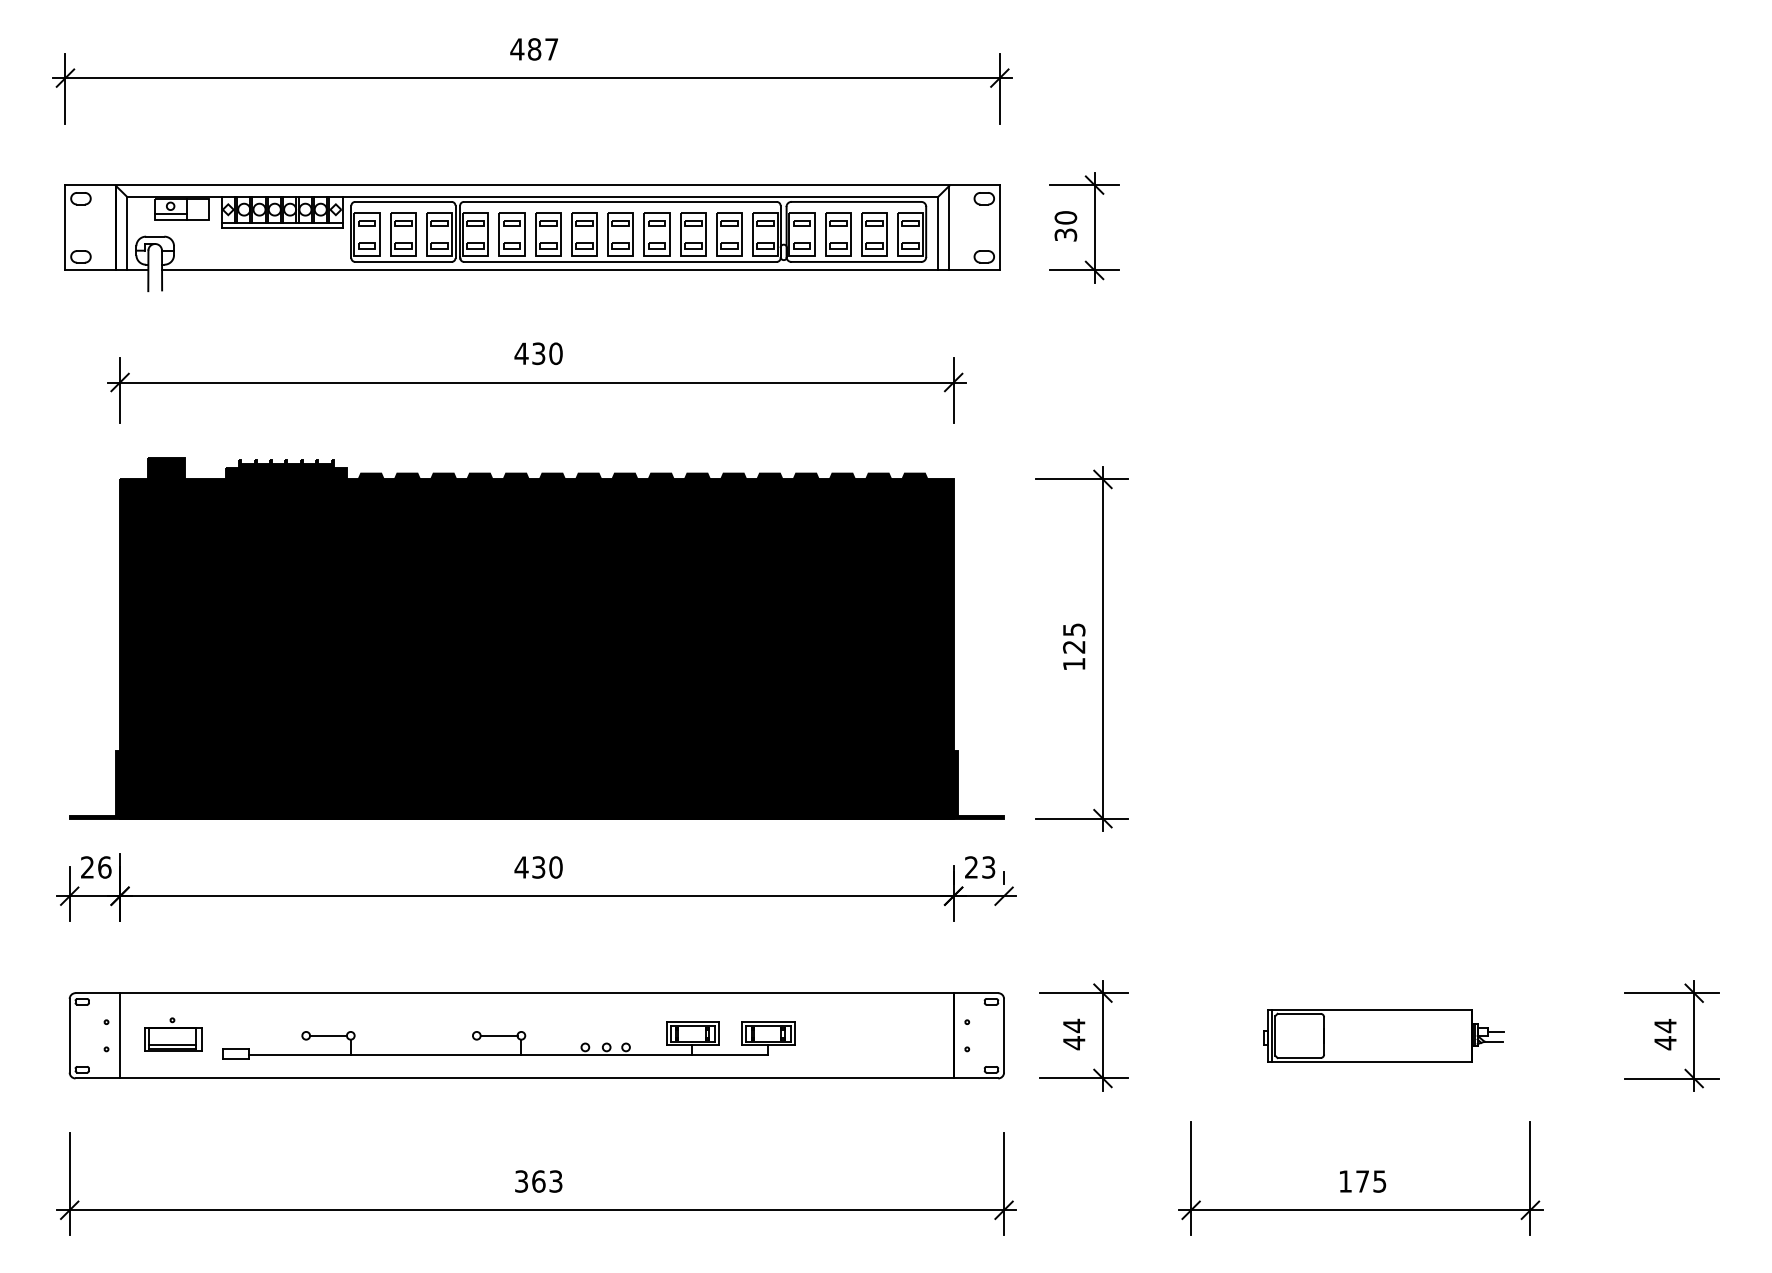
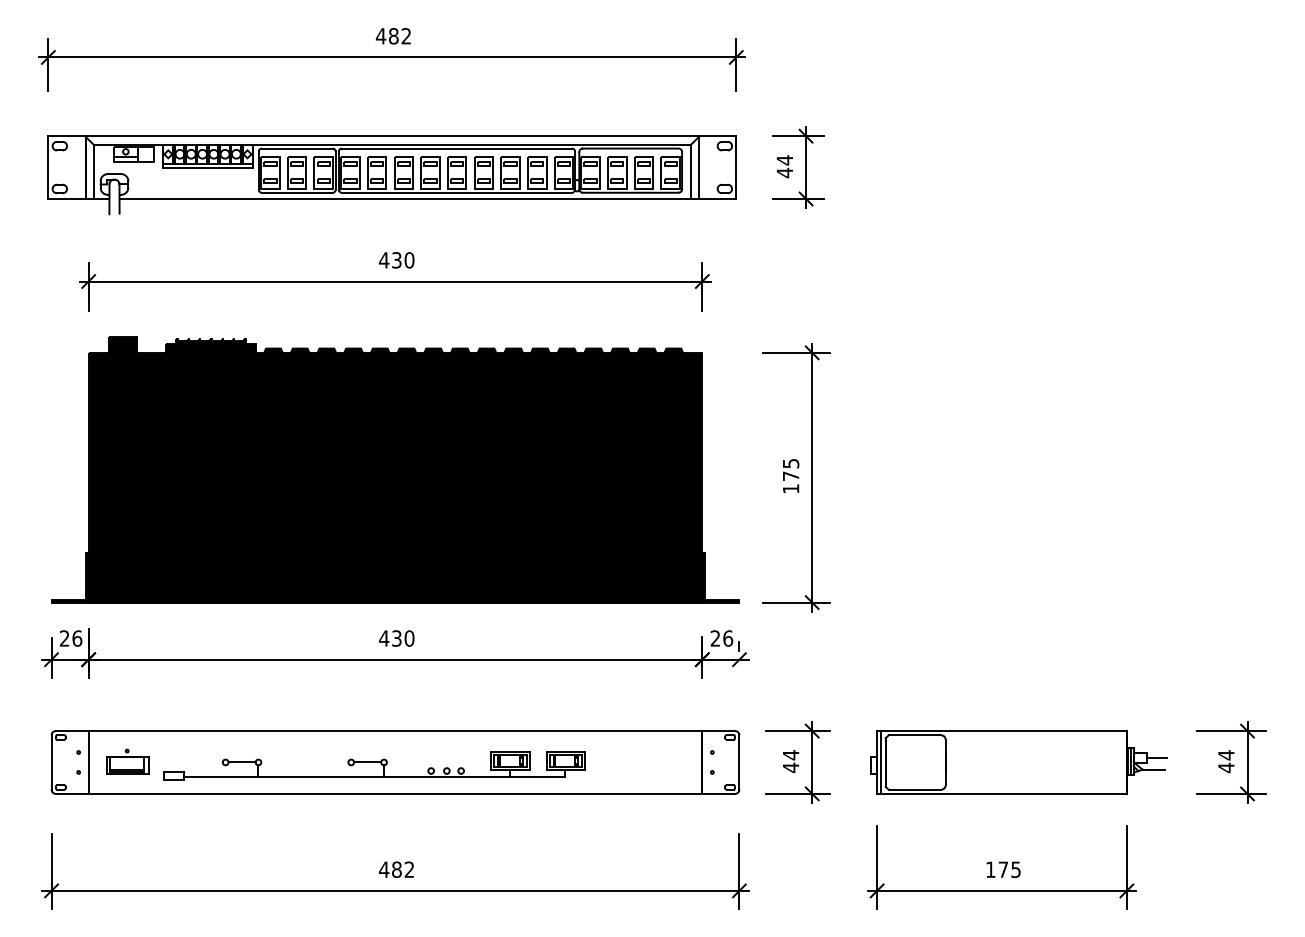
text: (551, 49) -> (406, 36), 487 -> 482
text: (1065, 226) -> (784, 166), 30 -> 44
text: (1074, 646) -> (791, 475), 125 -> 175
text: (988, 867) -> (727, 638), 23 -> 26
part: (1383, 1035) -> (1018, 762), size x1.67
text: (538, 1181) -> (396, 869), 363 -> 482

